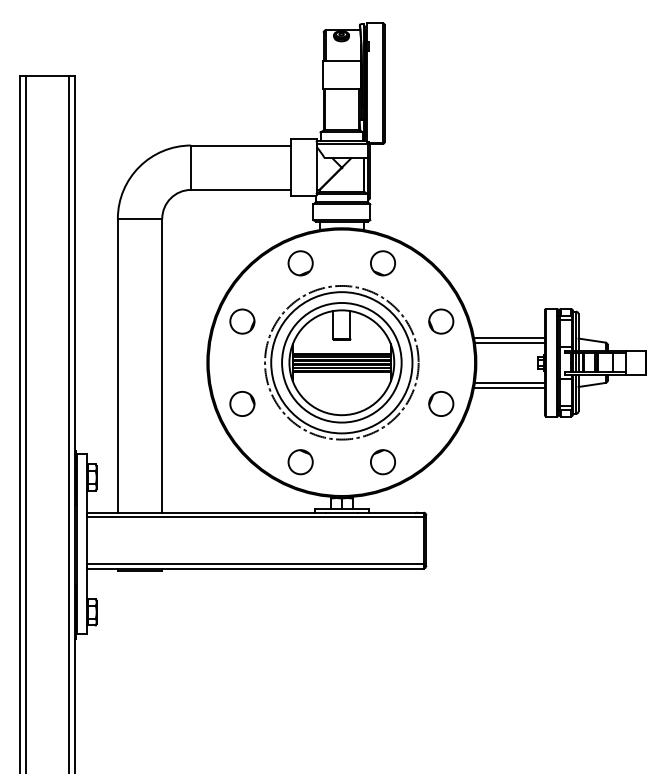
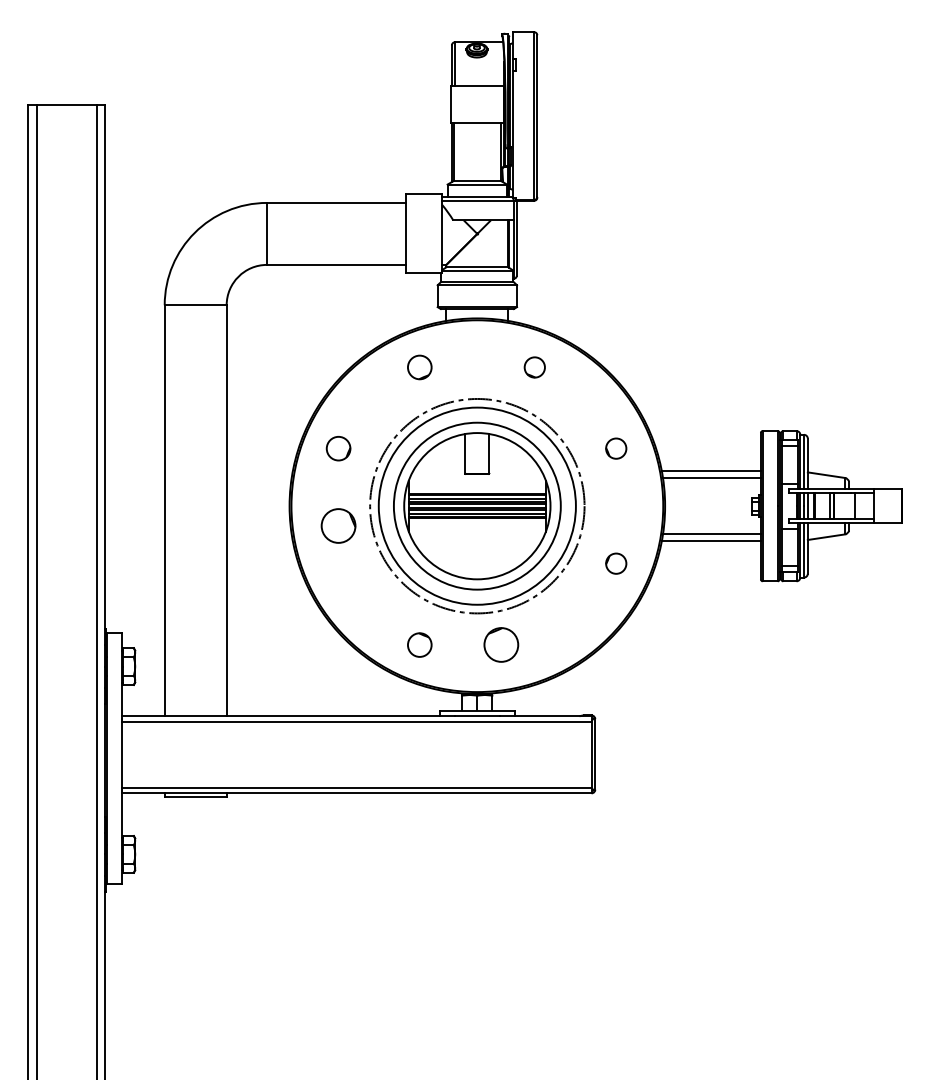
circle: (300, 263) -> (419, 367), size x0.7
circle: (382, 263) -> (534, 367), size x0.6
circle: (242, 321) -> (338, 448), size x0.7
circle: (441, 321) -> (616, 448), size x0.6
circle: (242, 403) -> (338, 525), moved
circle: (441, 403) -> (616, 563), size x0.6
circle: (300, 462) -> (419, 645), size x0.7
circle: (382, 462) -> (500, 645), moved

